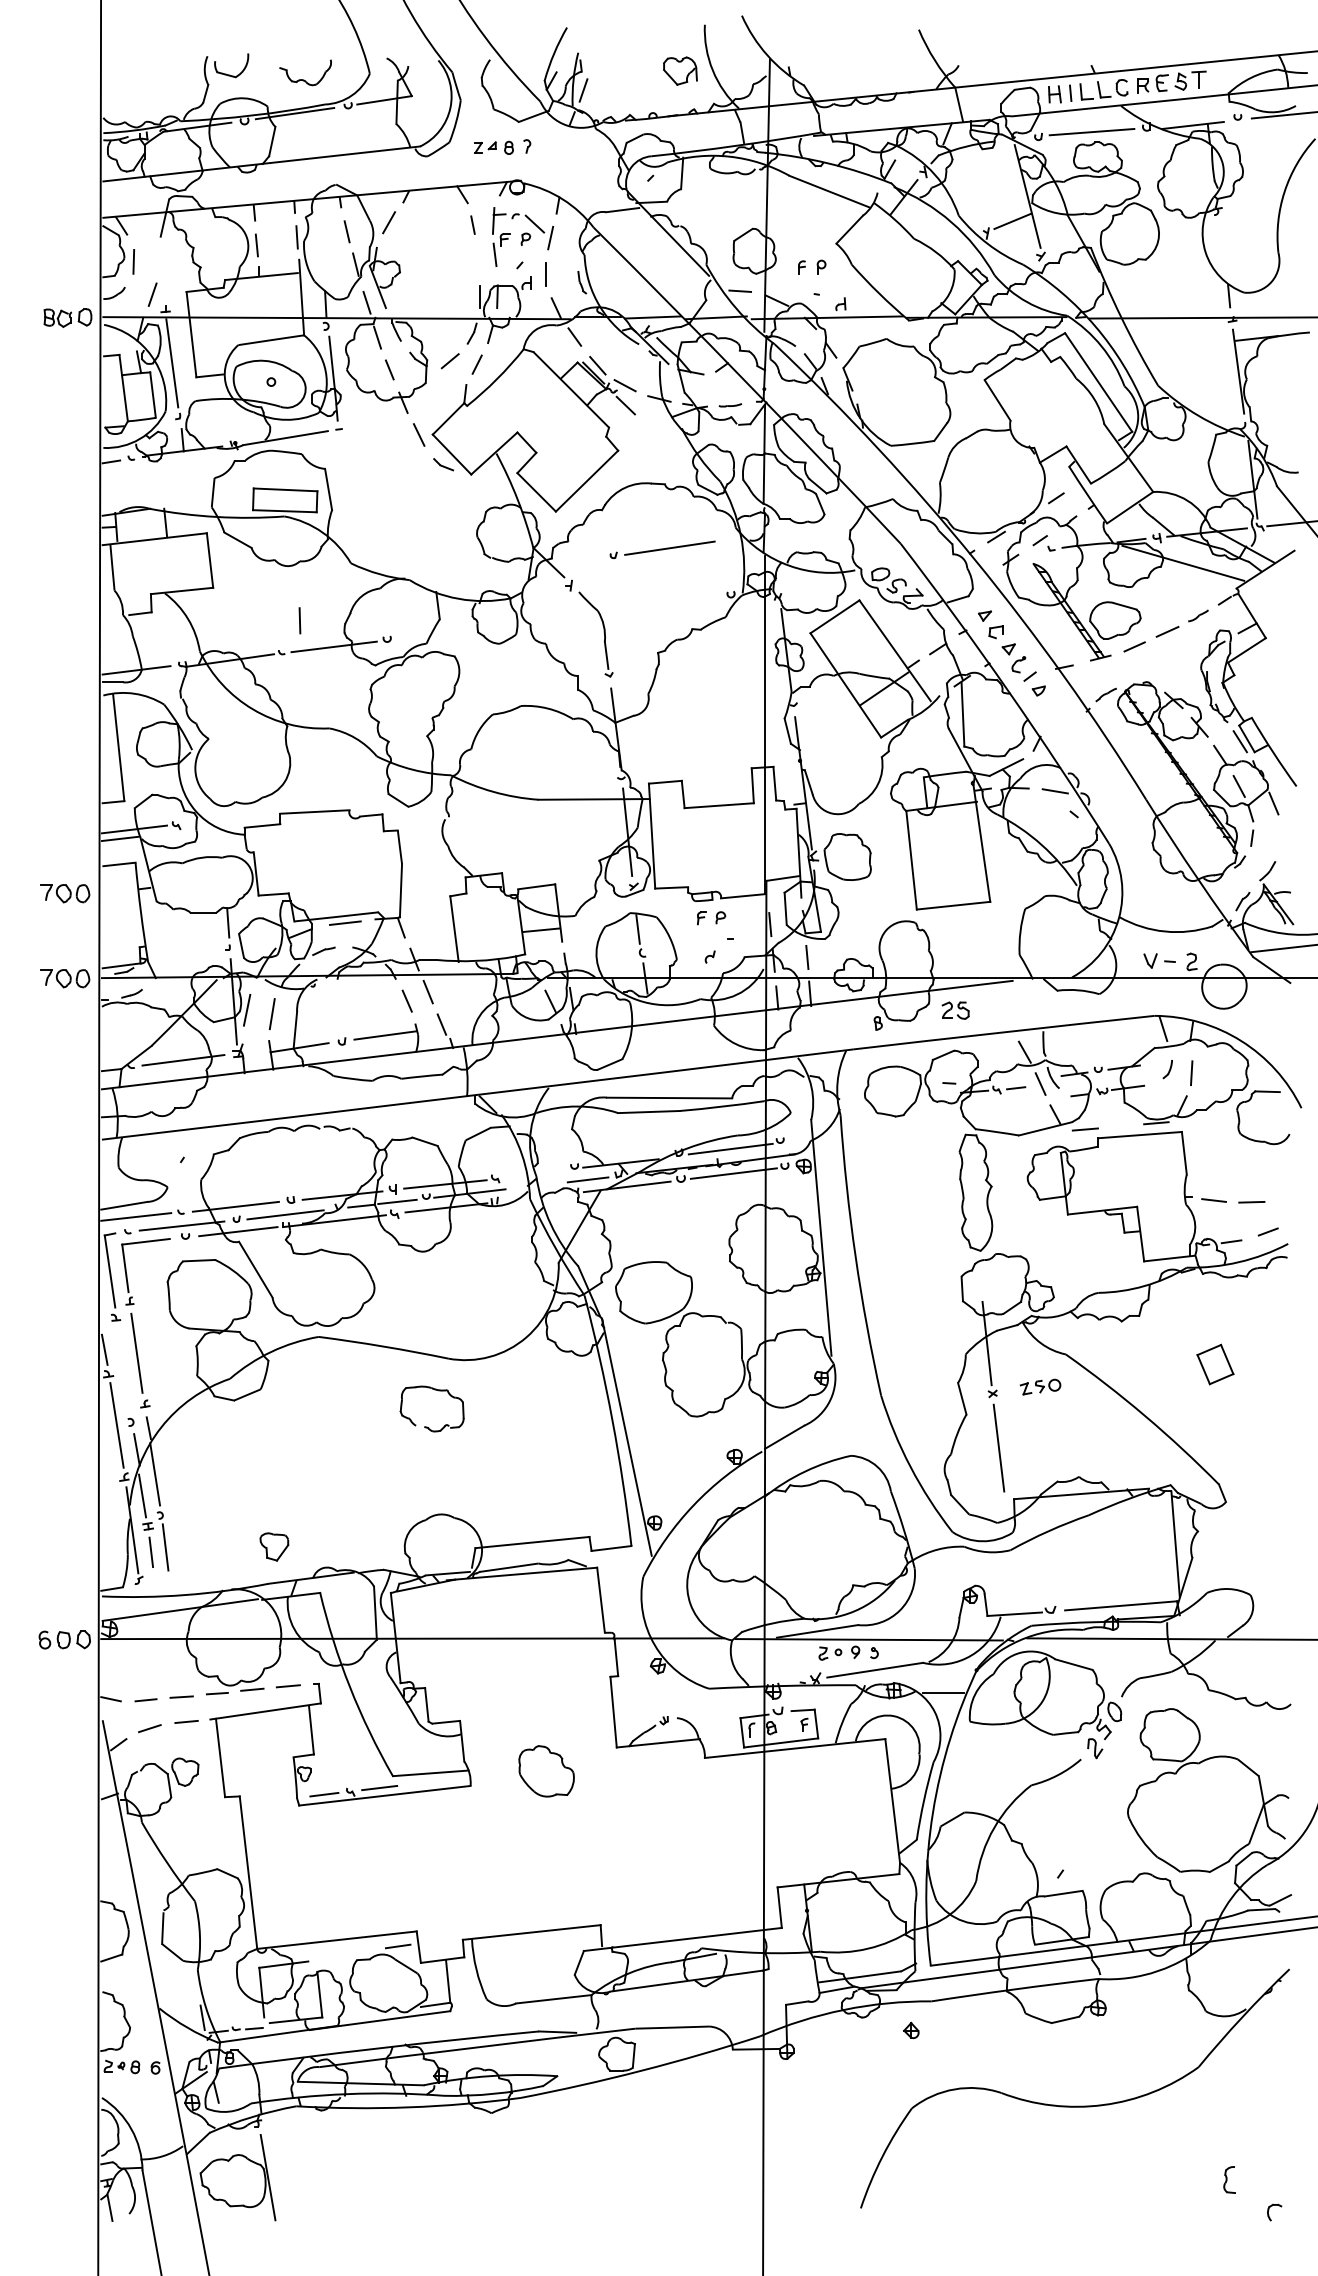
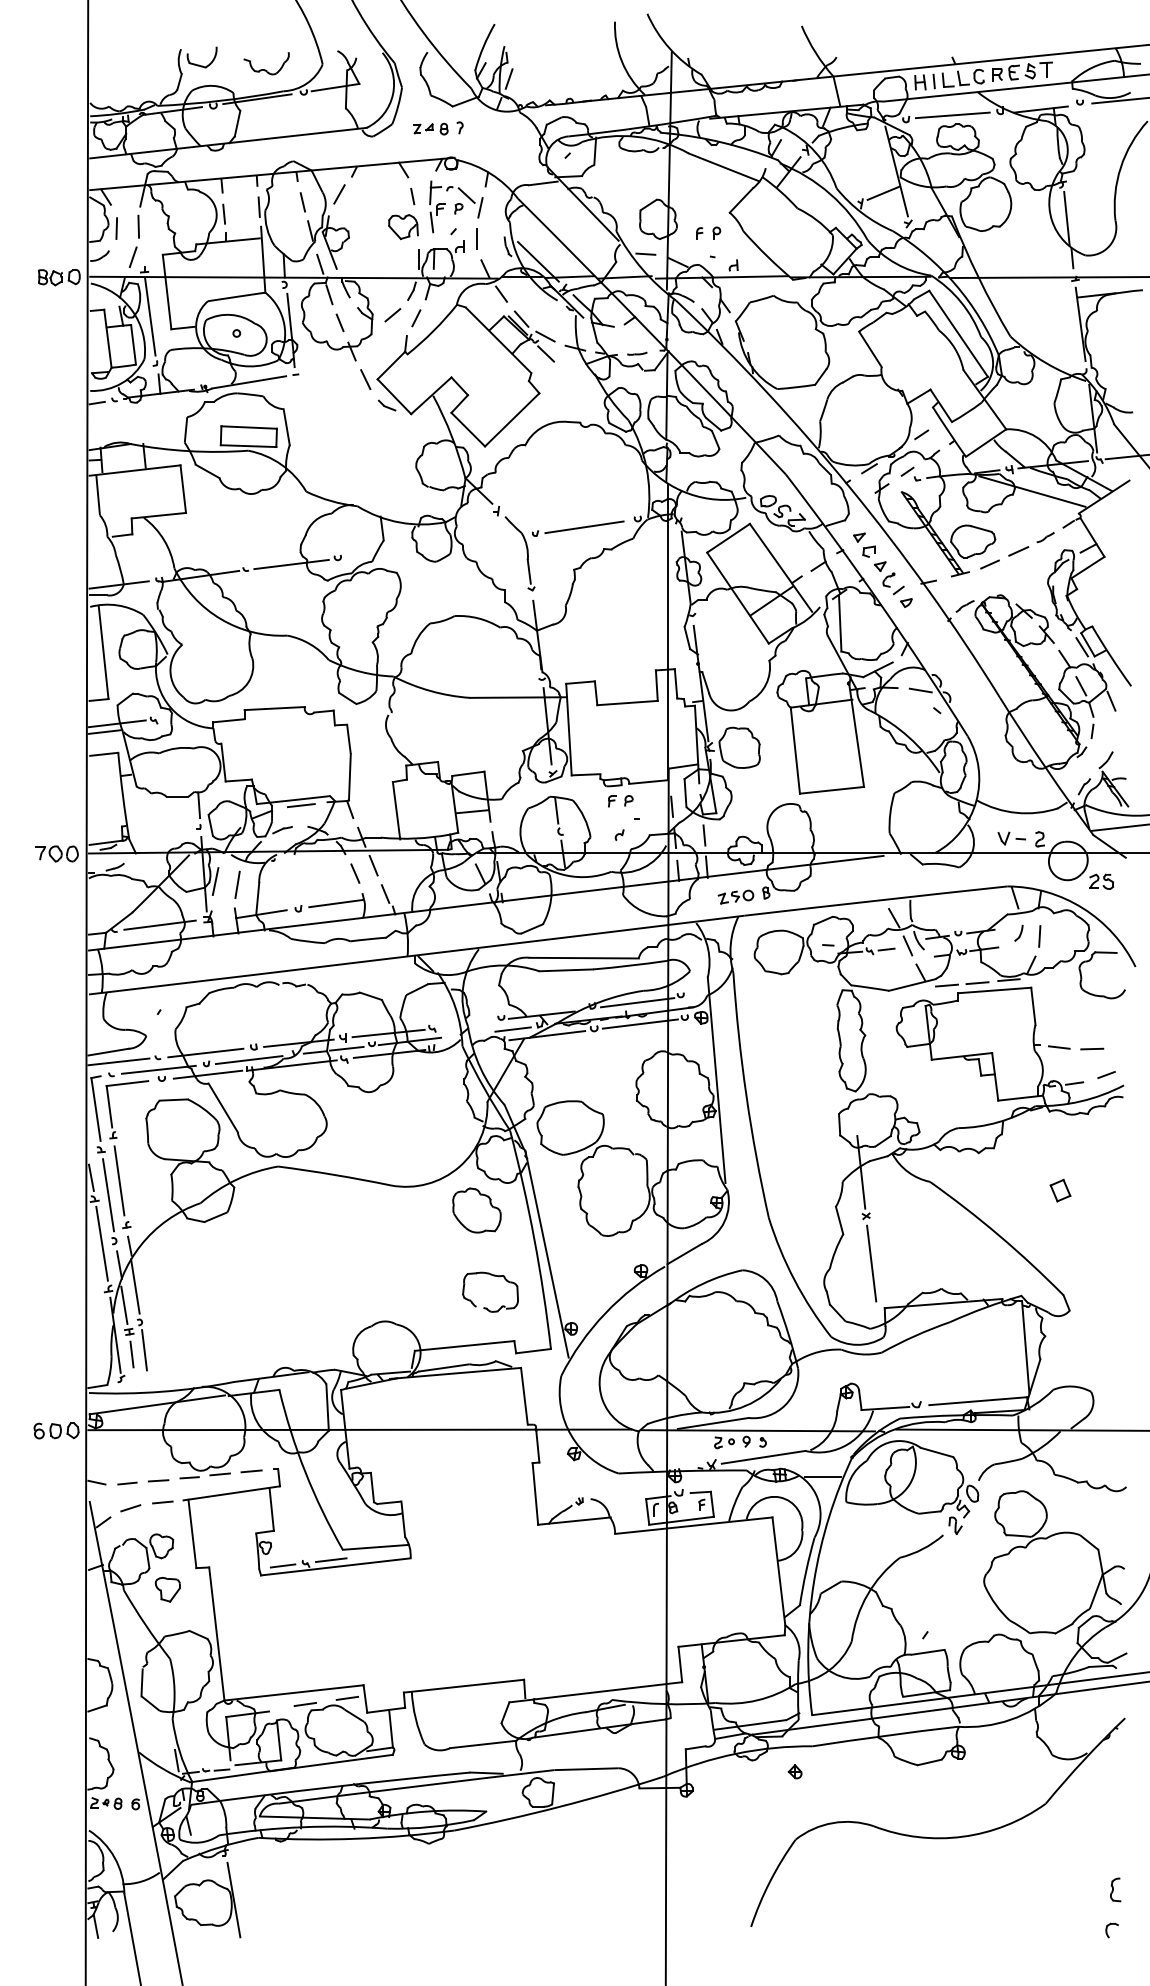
part: (680, 70) -> (403, 226), moved
line: (1222, 250) -> (1066, 218), added
line: (616, 299) -> (537, 261), added
part: (662, 549) -> (578, 528), moved
line: (299, 620) -> (138, 226), moved
part: (65, 893) -> (57, 779), removed
part: (955, 1010) -> (1101, 881), moved
line: (1119, 1126) -> (976, 982), added
part: (1215, 1364) -> (1060, 1190), size x0.62
line: (124, 1369) -> (108, 1194), added
part: (1040, 1386) -> (735, 896), moved
part: (434, 1390) -> (492, 1276), moved
part: (274, 1546) -> (167, 1589), moved
part: (546, 1771) -> (476, 1210), moved
line: (349, 1953) -> (304, 1704), added
part: (1229, 2179) -> (1115, 1889), moved

